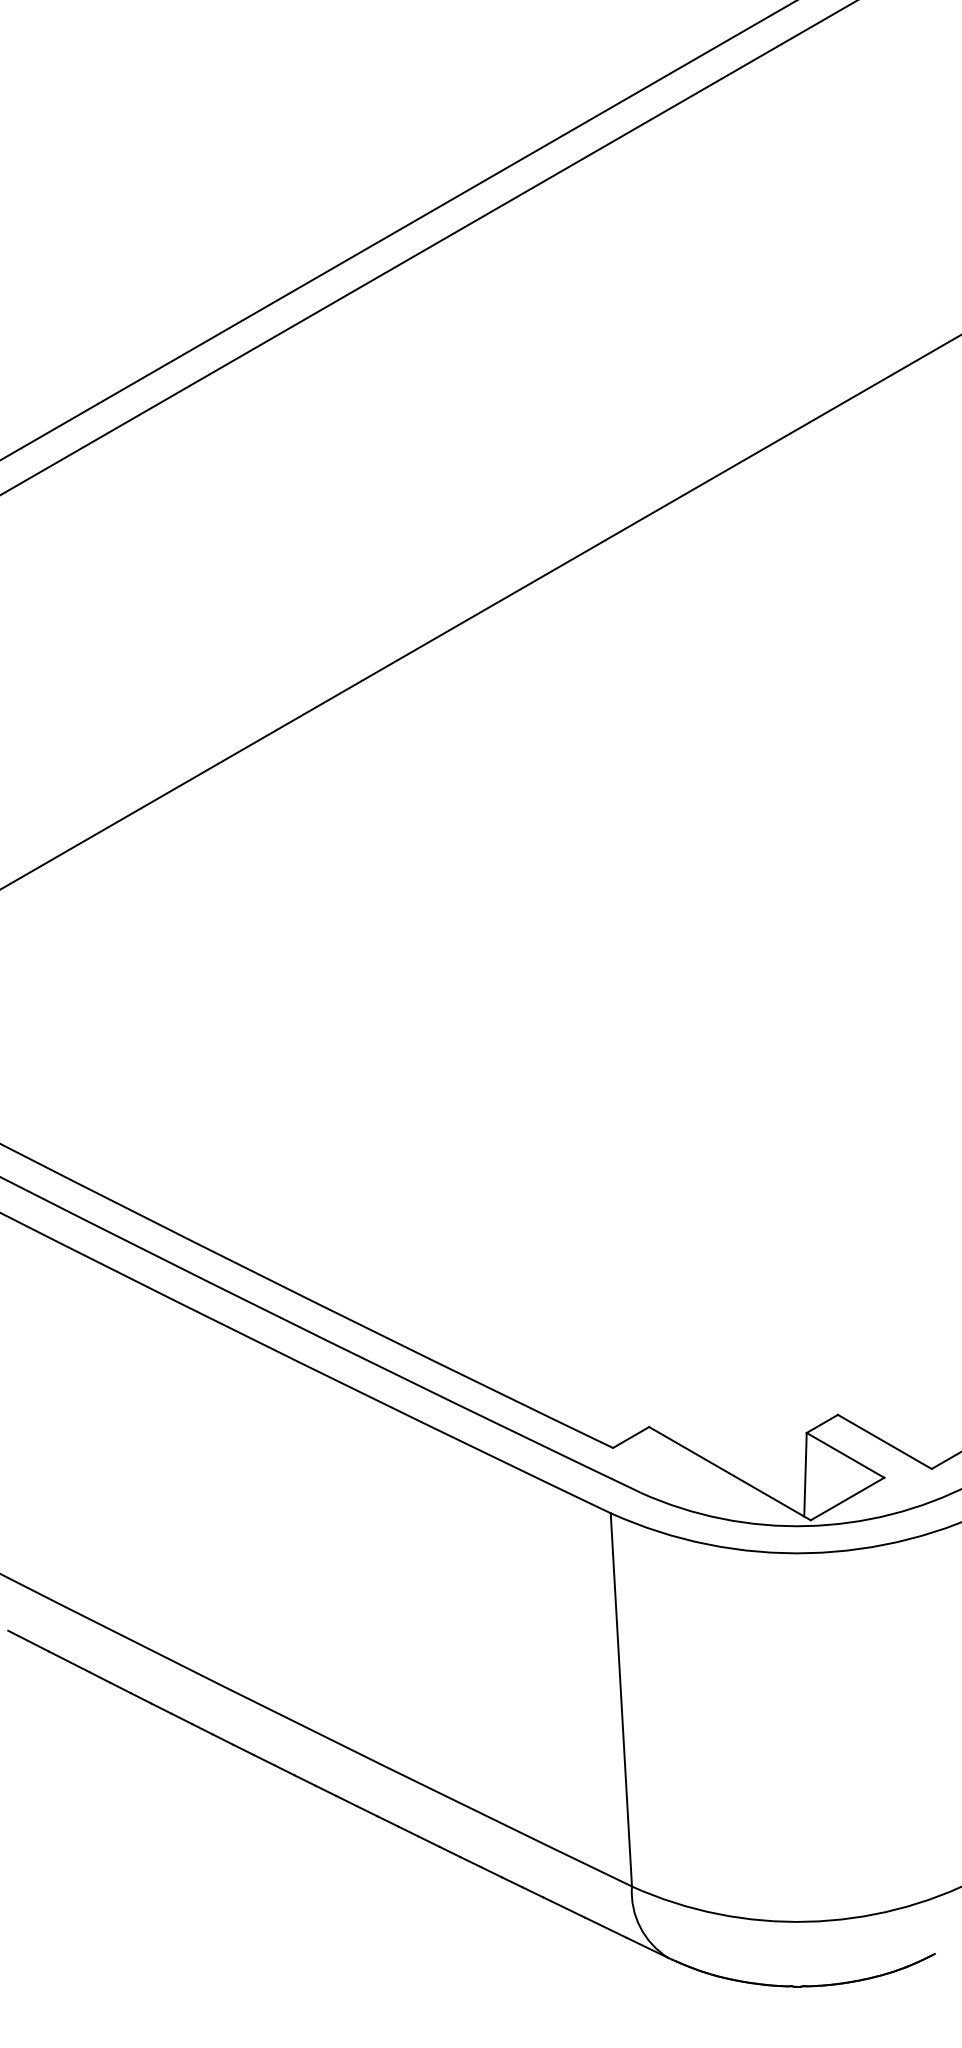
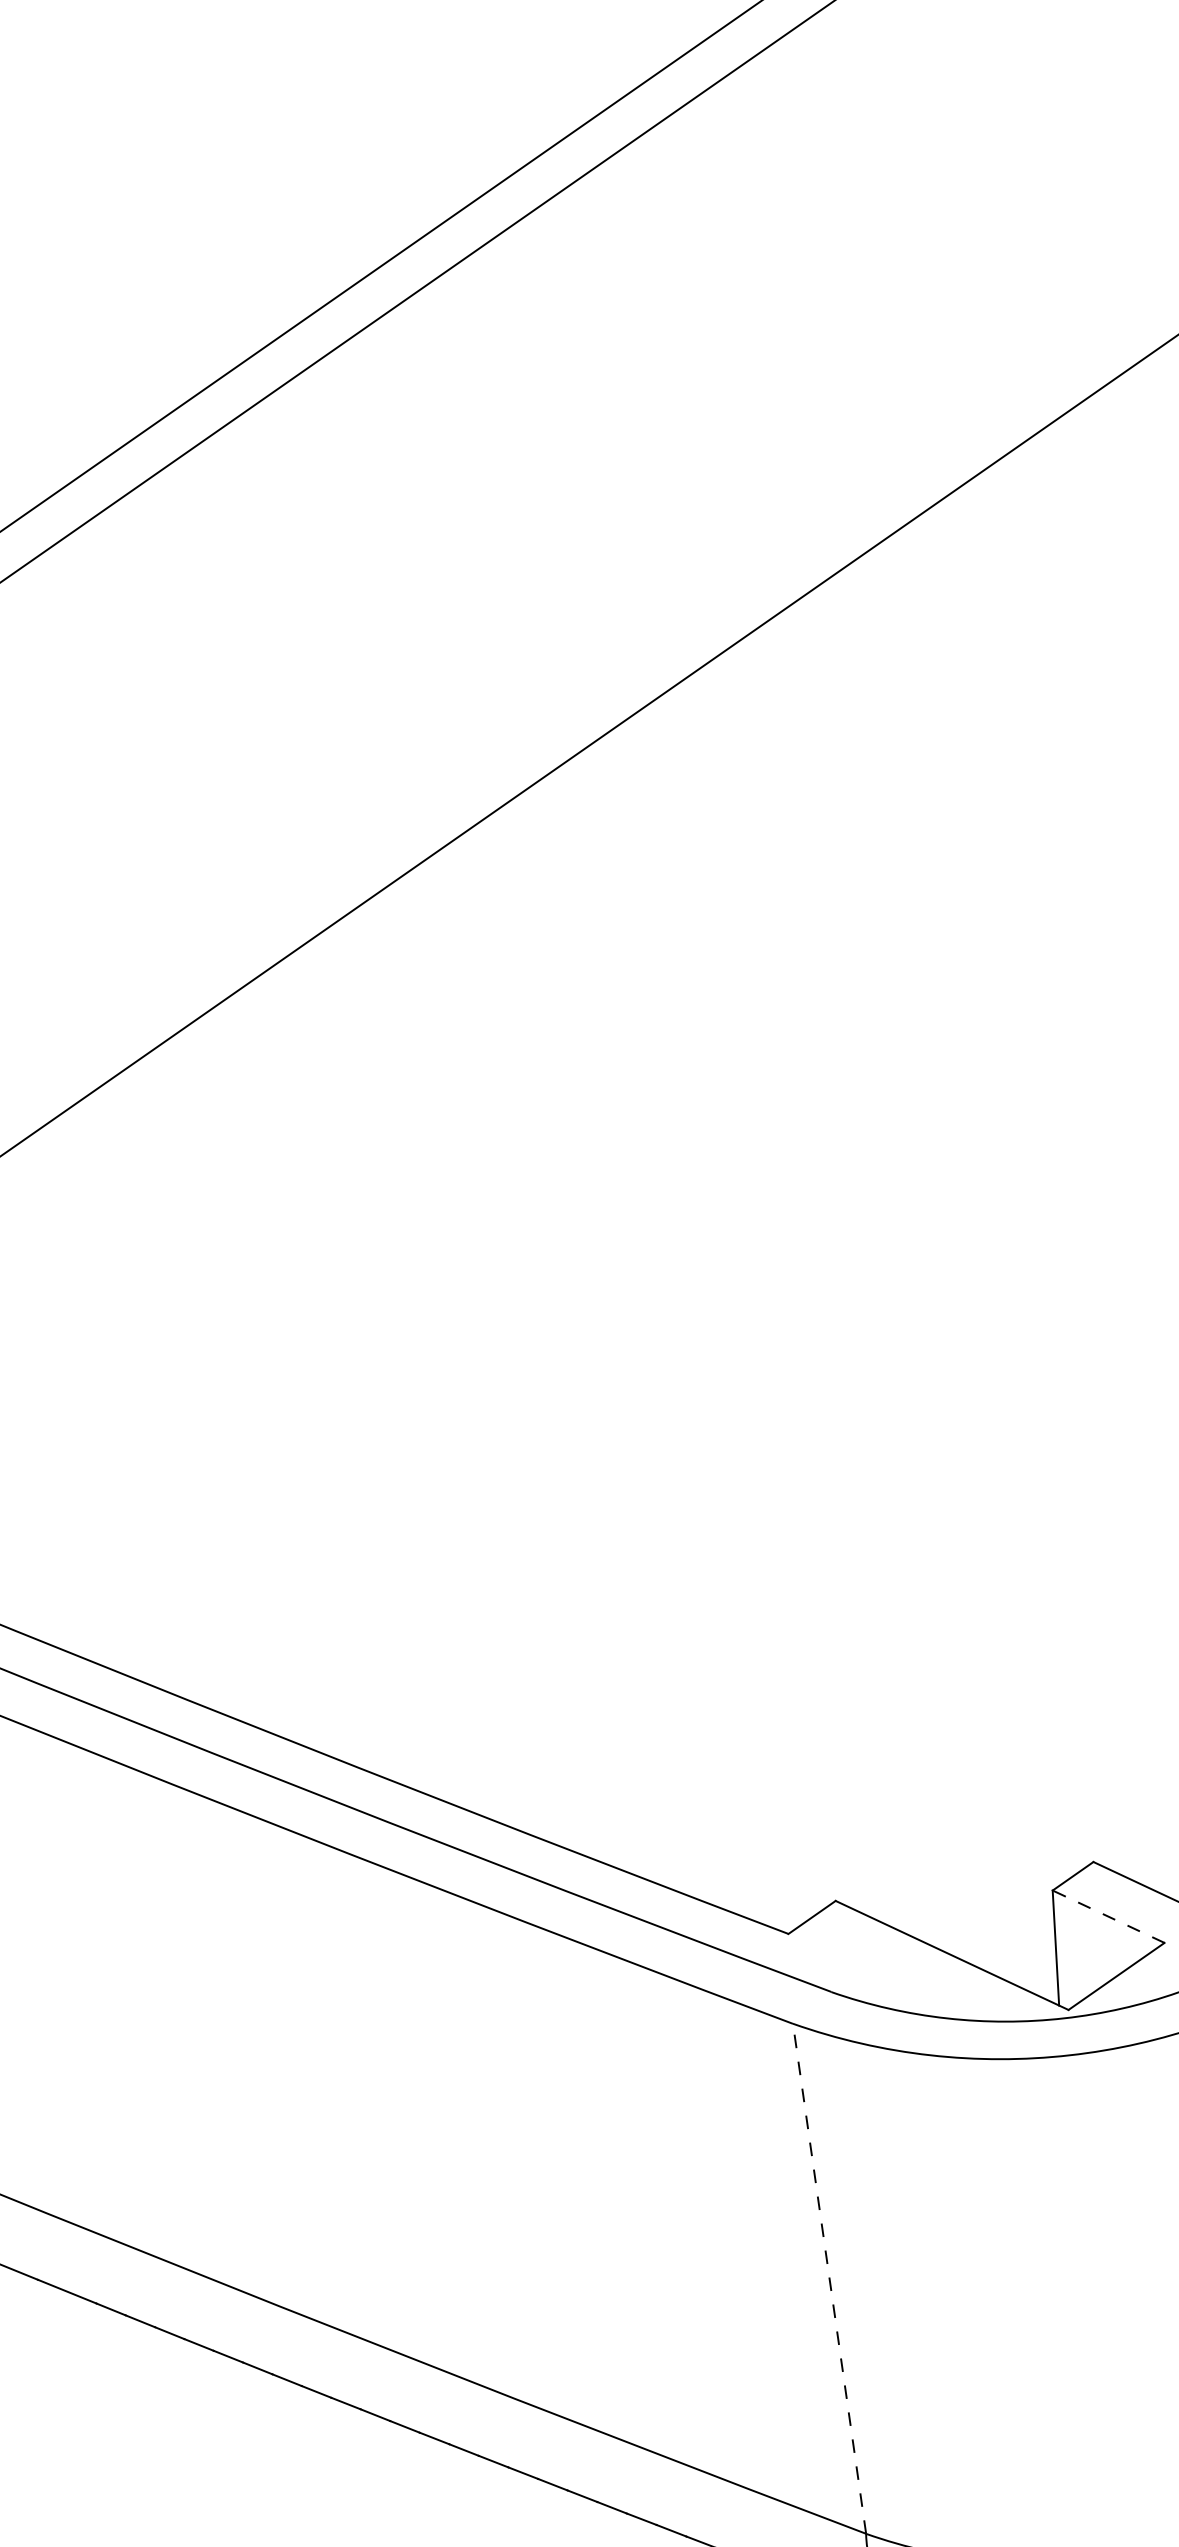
line: (845, 1455) -> (1108, 1916), solid -> dashed
line: (621, 1699) -> (829, 2278), solid -> dashed

